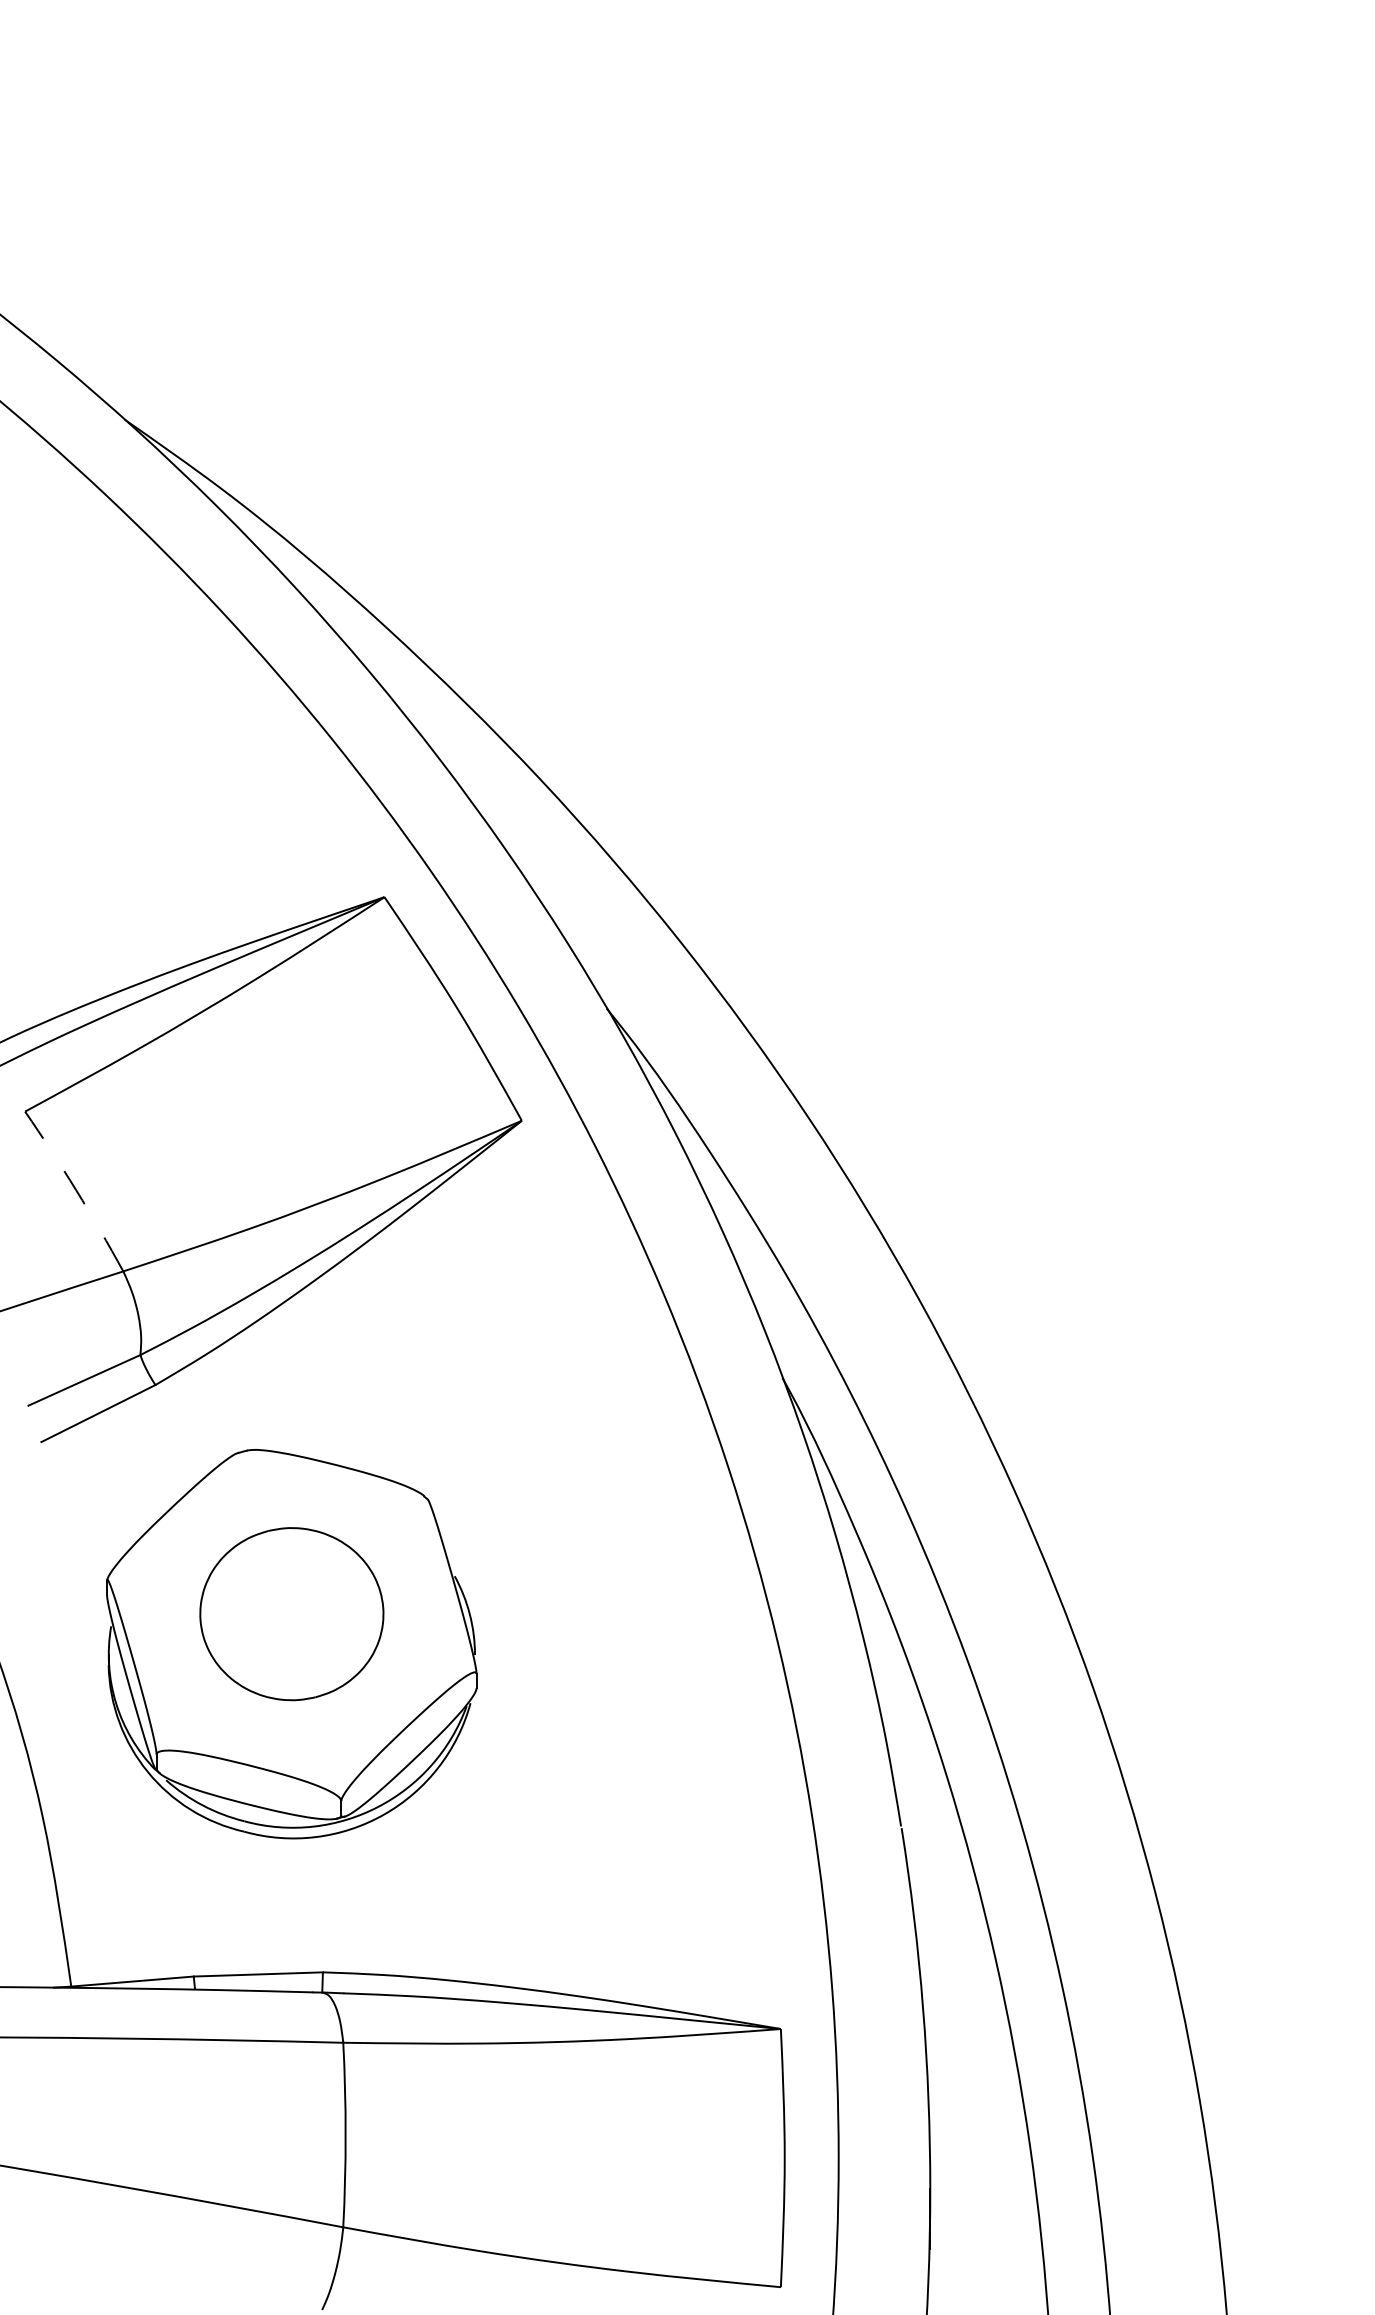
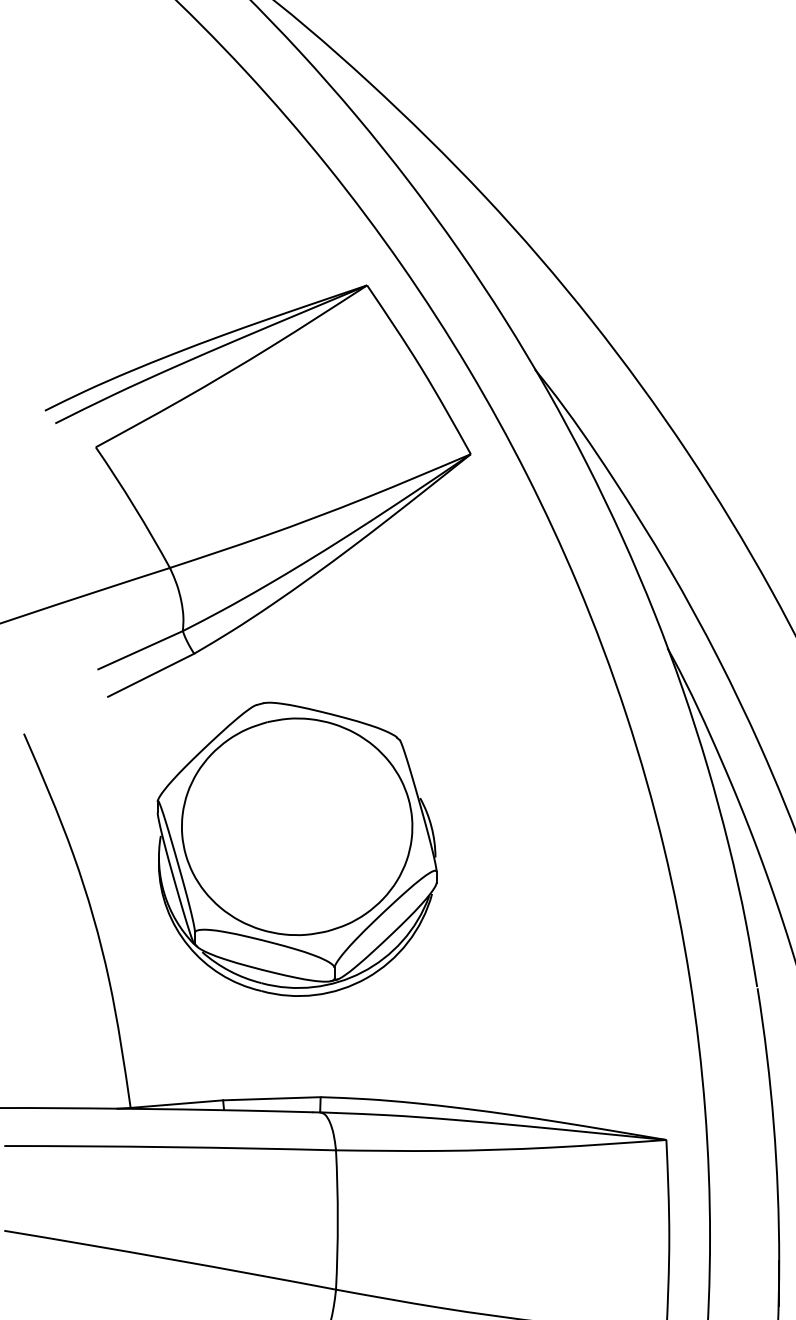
arc: (76, 1190) -> (134, 506), dashed -> solid
part: (291, 1613) -> (296, 826), size x1.67

